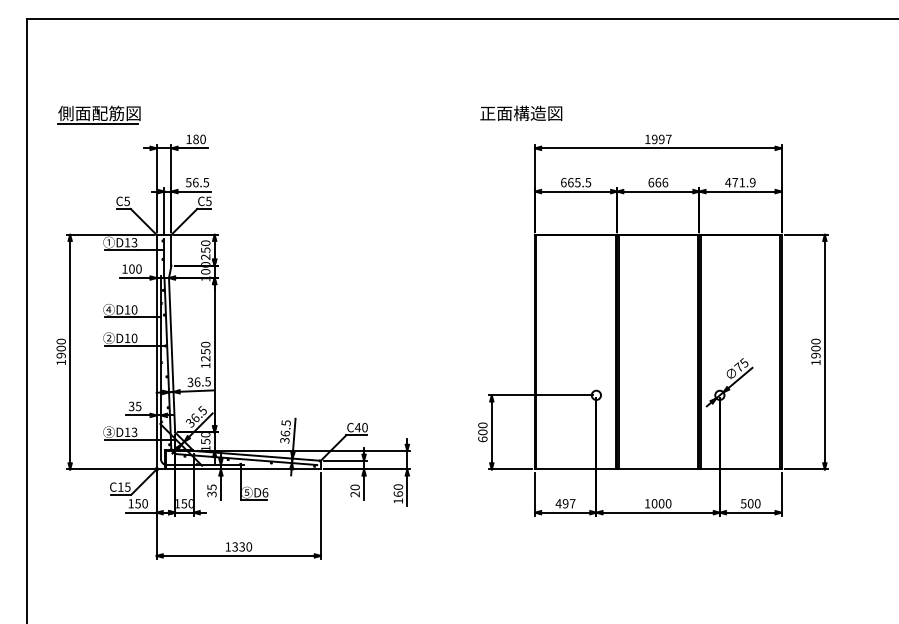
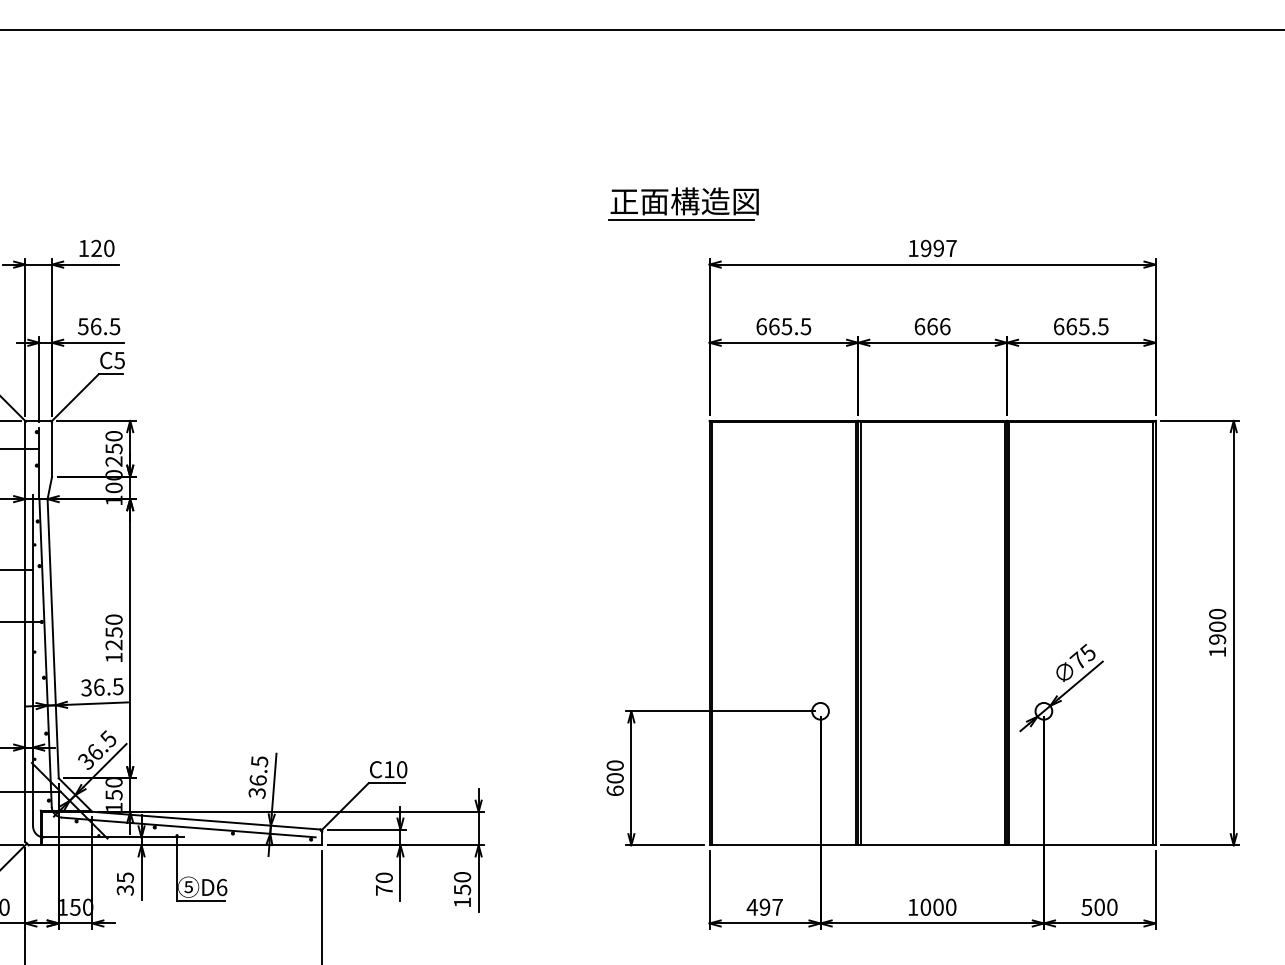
line: (519, 123) -> (681, 219), added
text: (195, 139) -> (95, 248), 180 -> 120
text: (740, 182) -> (1081, 326), 471.9 -> 665.5
text: (357, 427) -> (388, 769), C40 -> C10
text: (397, 493) -> (460, 888), 160 -> 150
text: (354, 494) -> (383, 890), 20 -> 70

